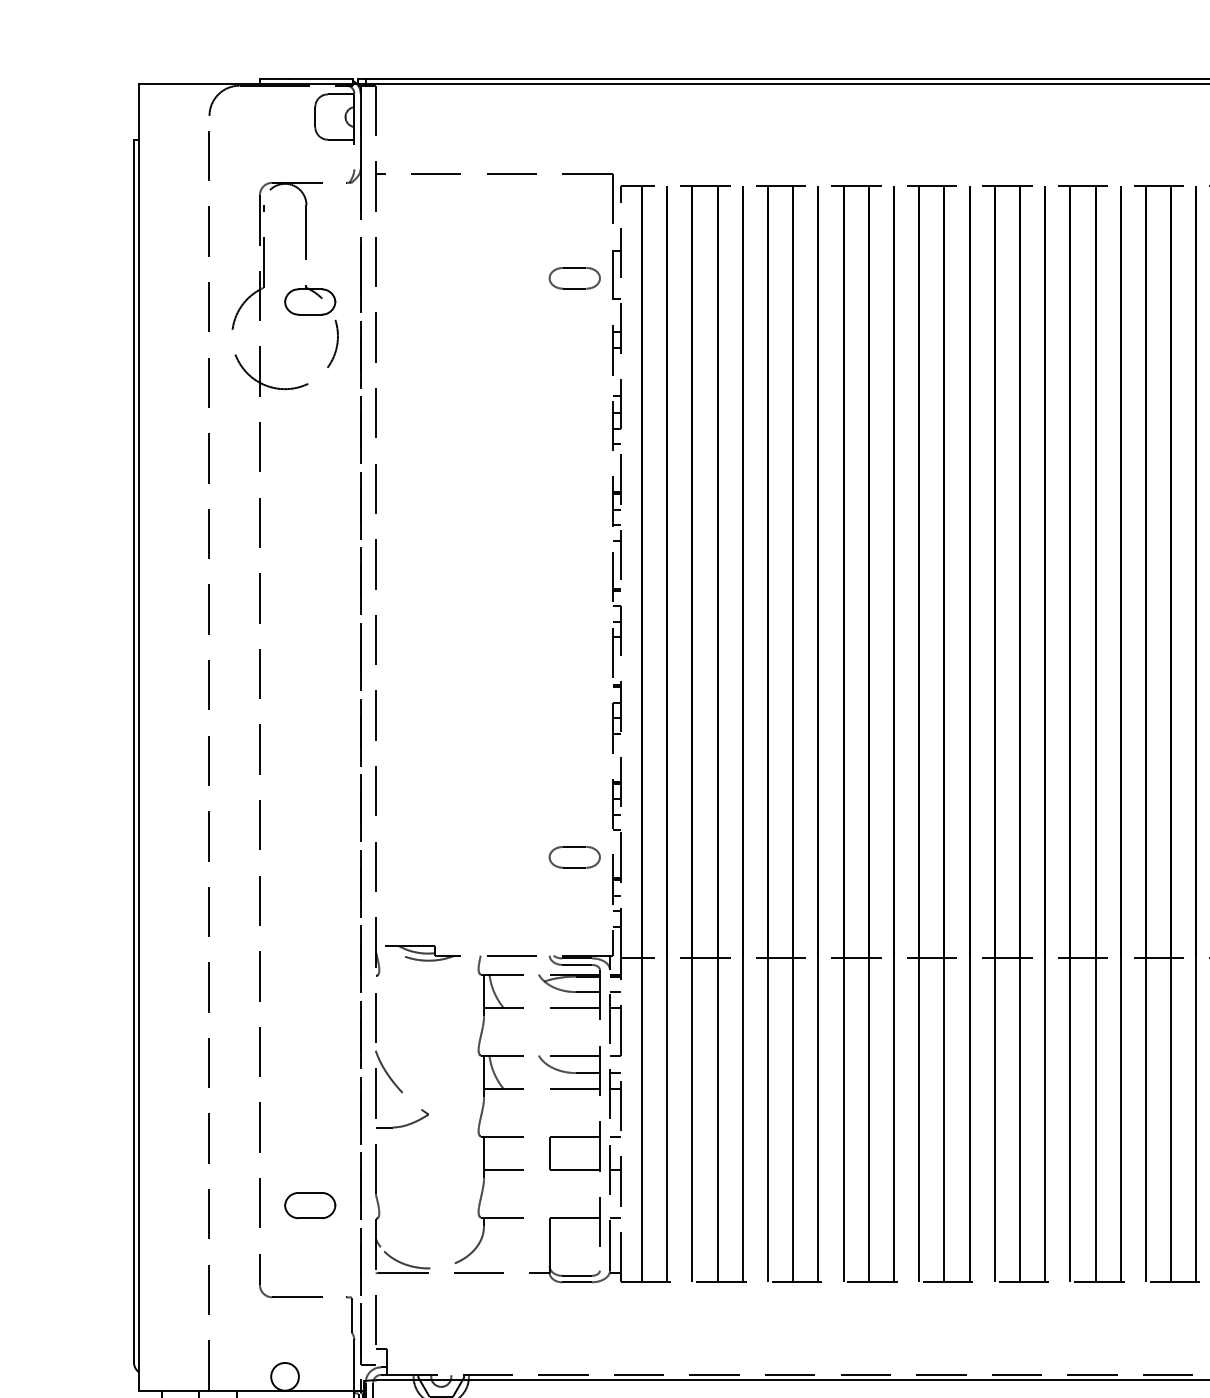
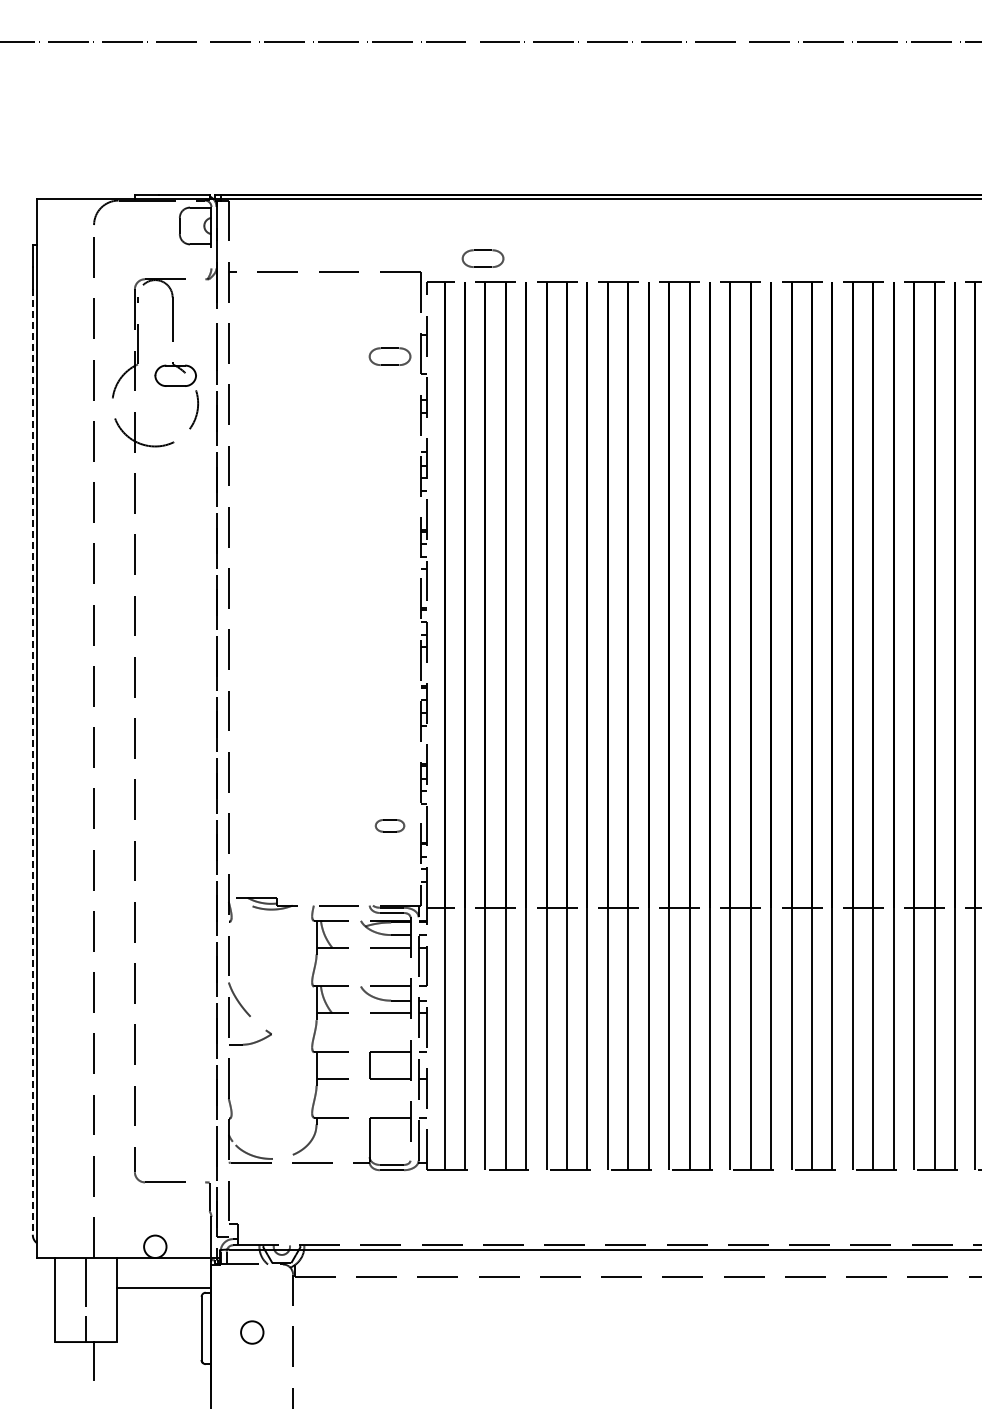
part: (688, 157) -> (482, 258), added
line: (133, 779) -> (32, 762), solid -> dashed
part: (574, 856) -> (389, 825), size x0.7
part: (309, 1204) -> (175, 1107), removed

